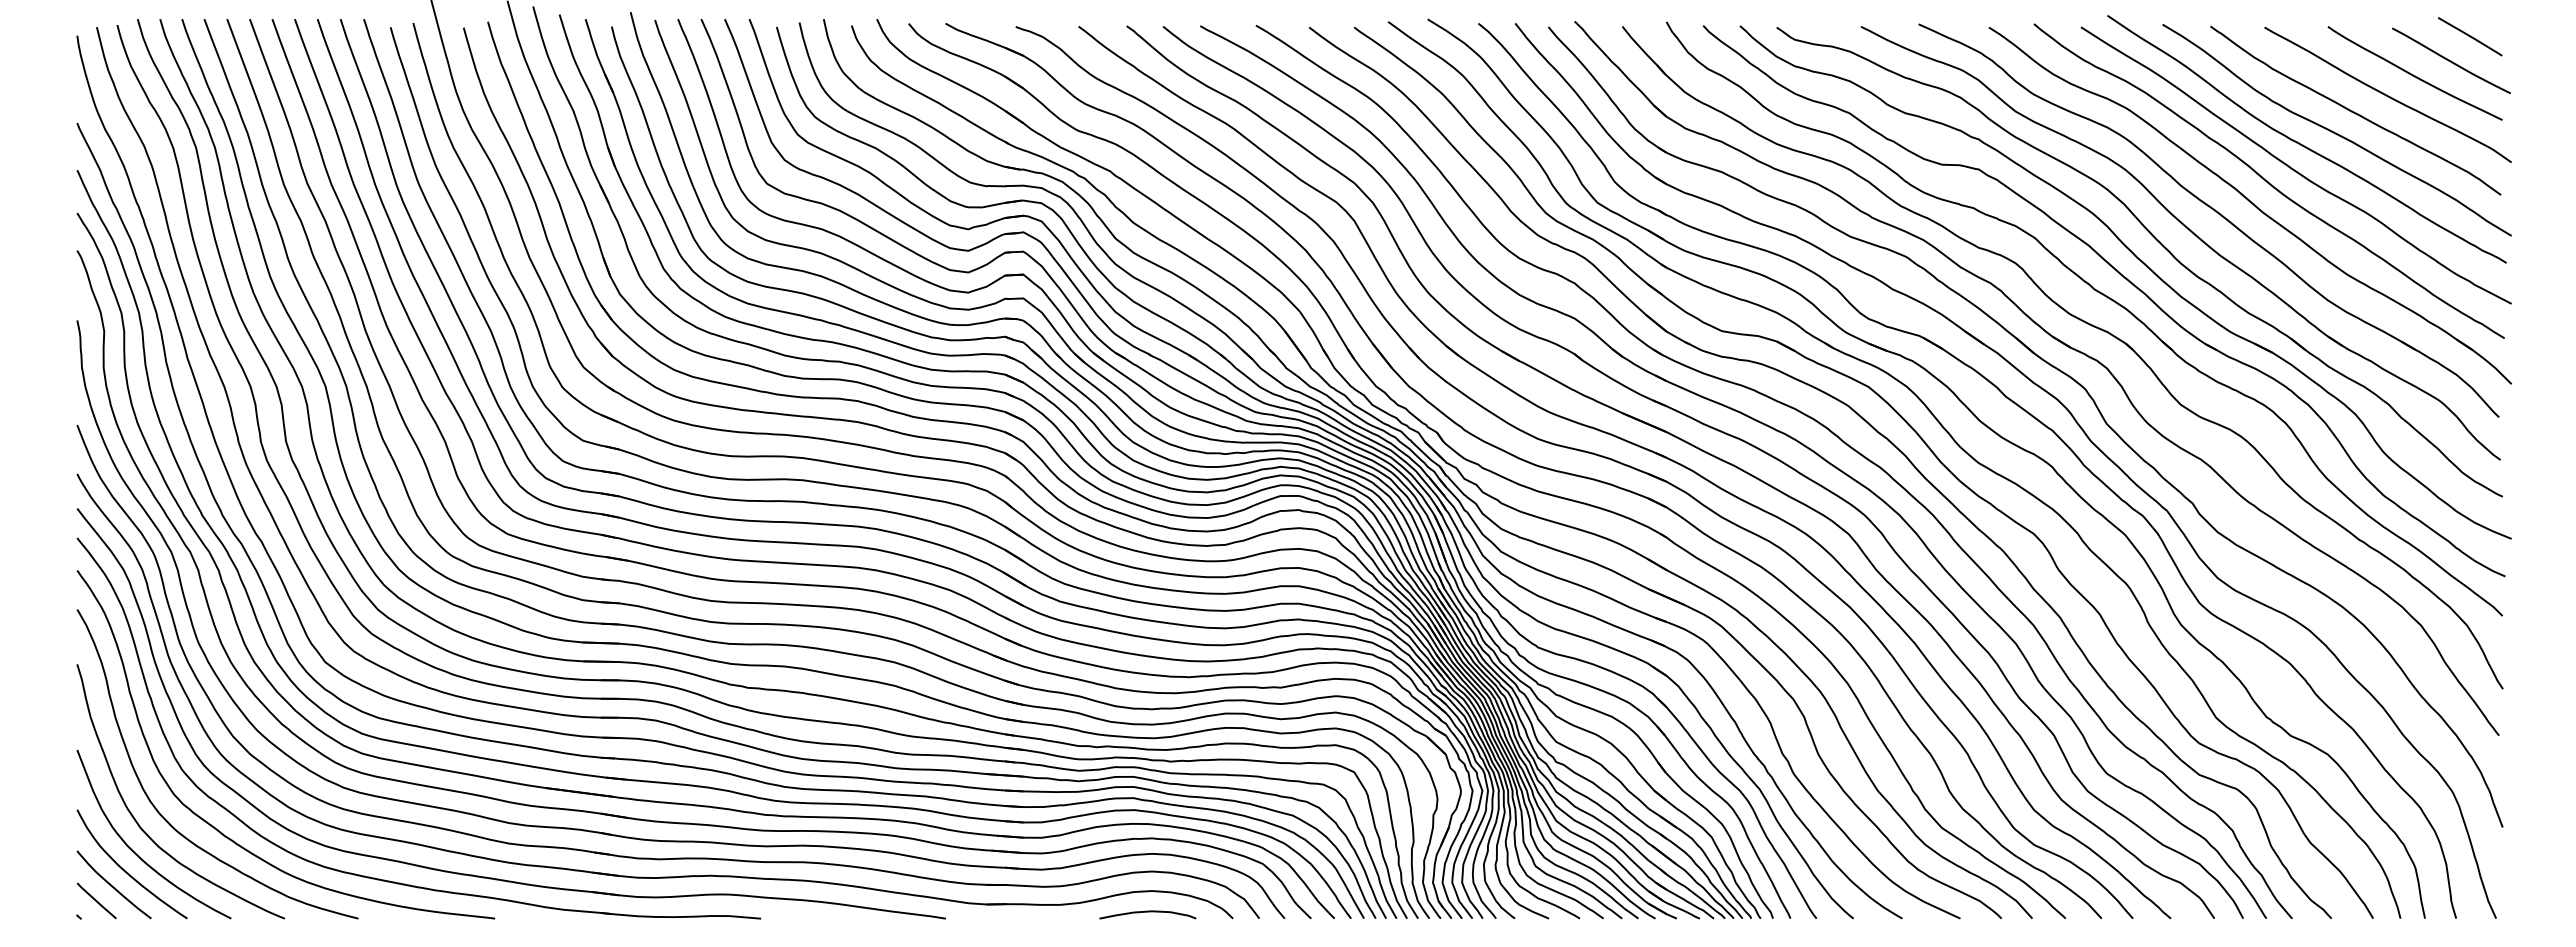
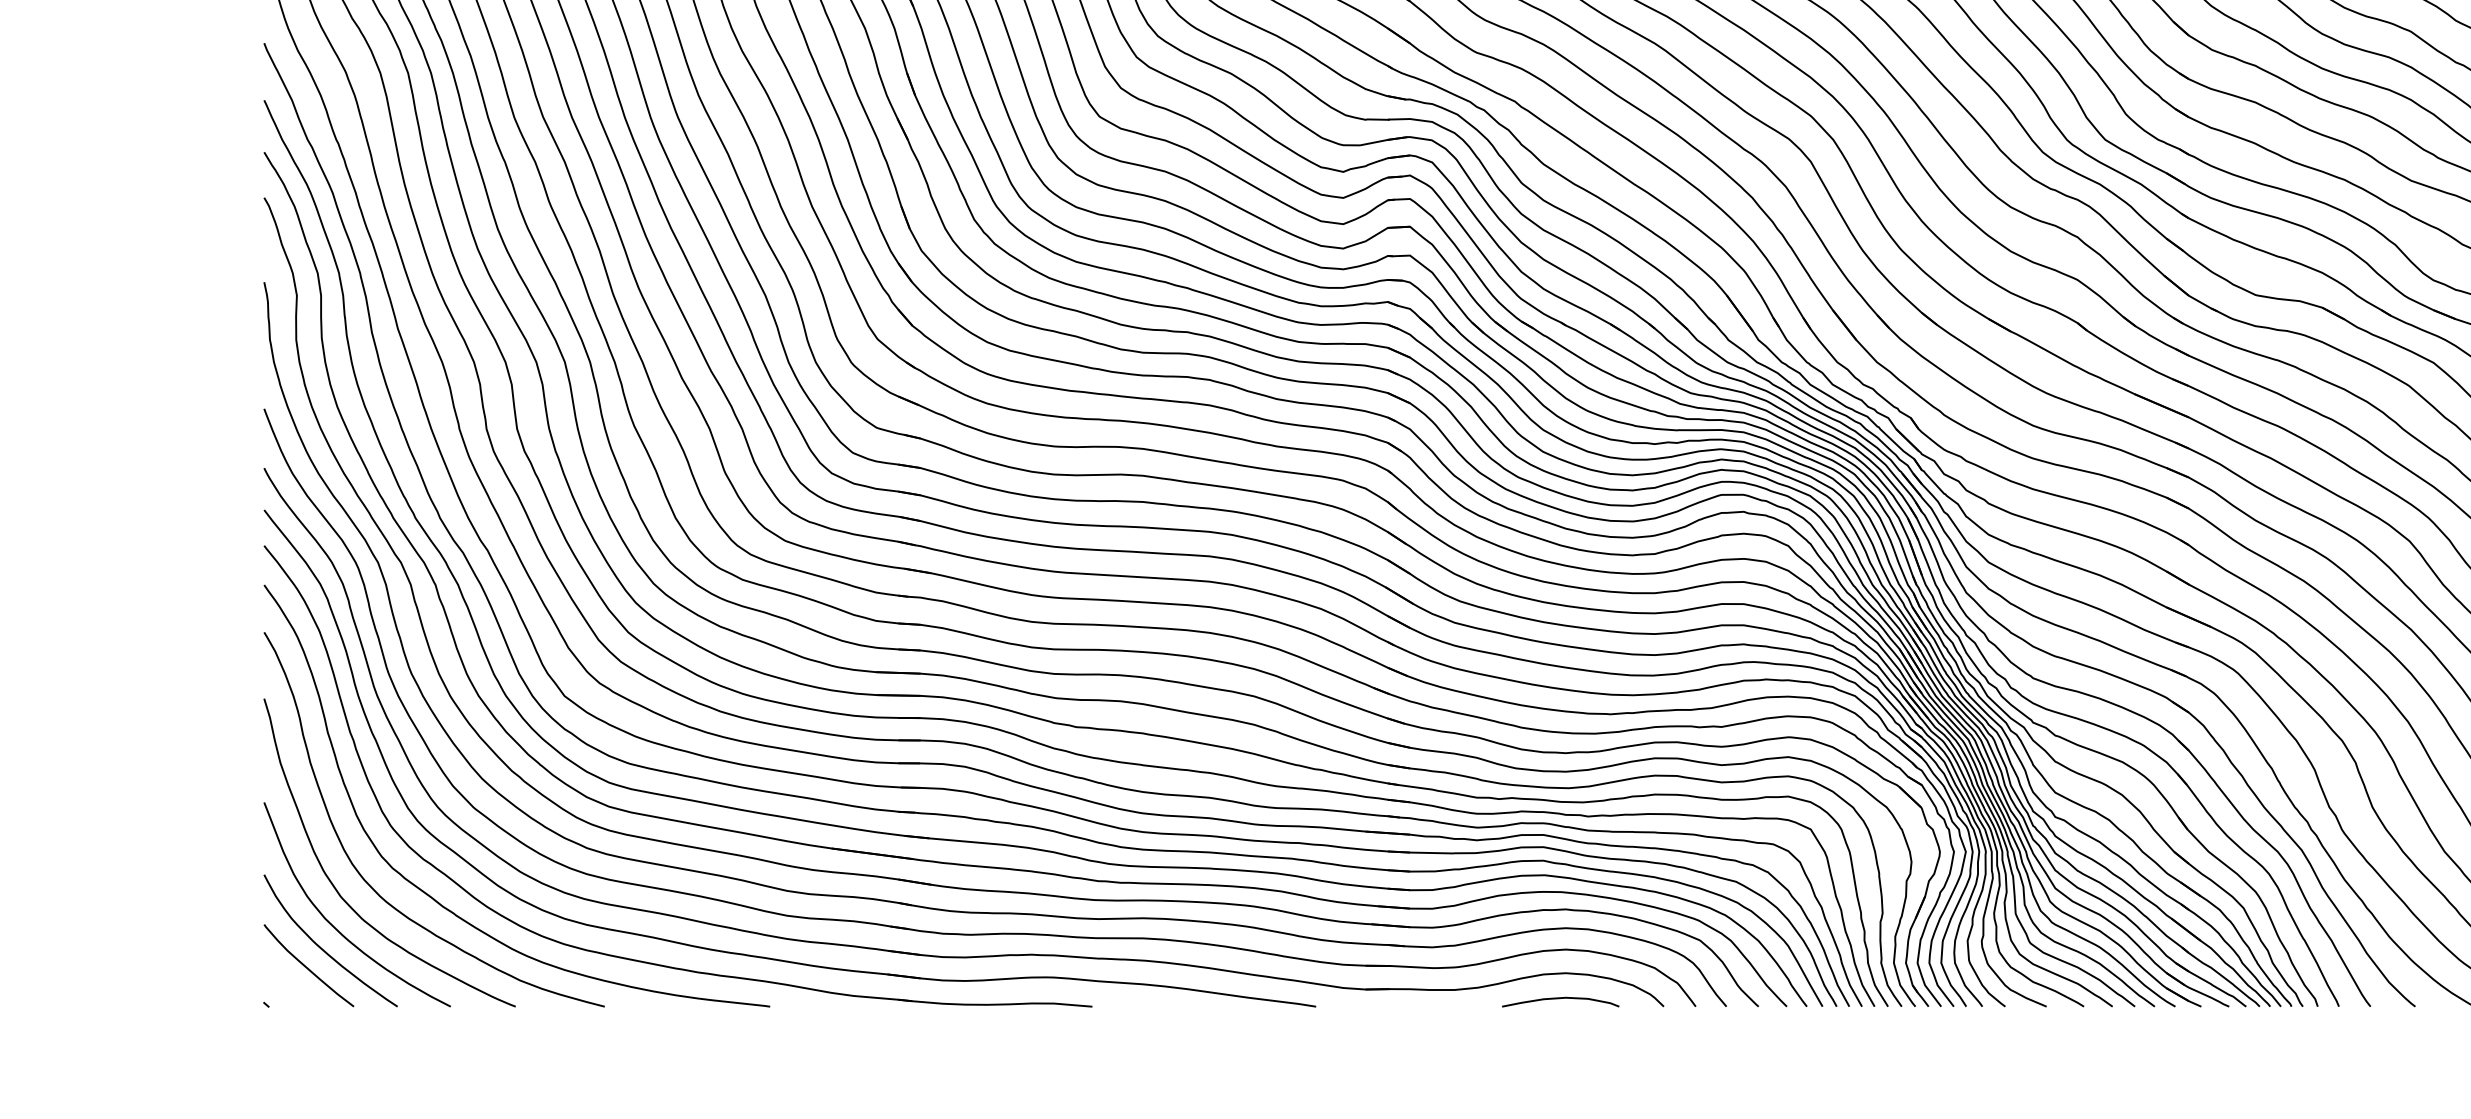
line: (96, 900) -> (287, 984), removed

